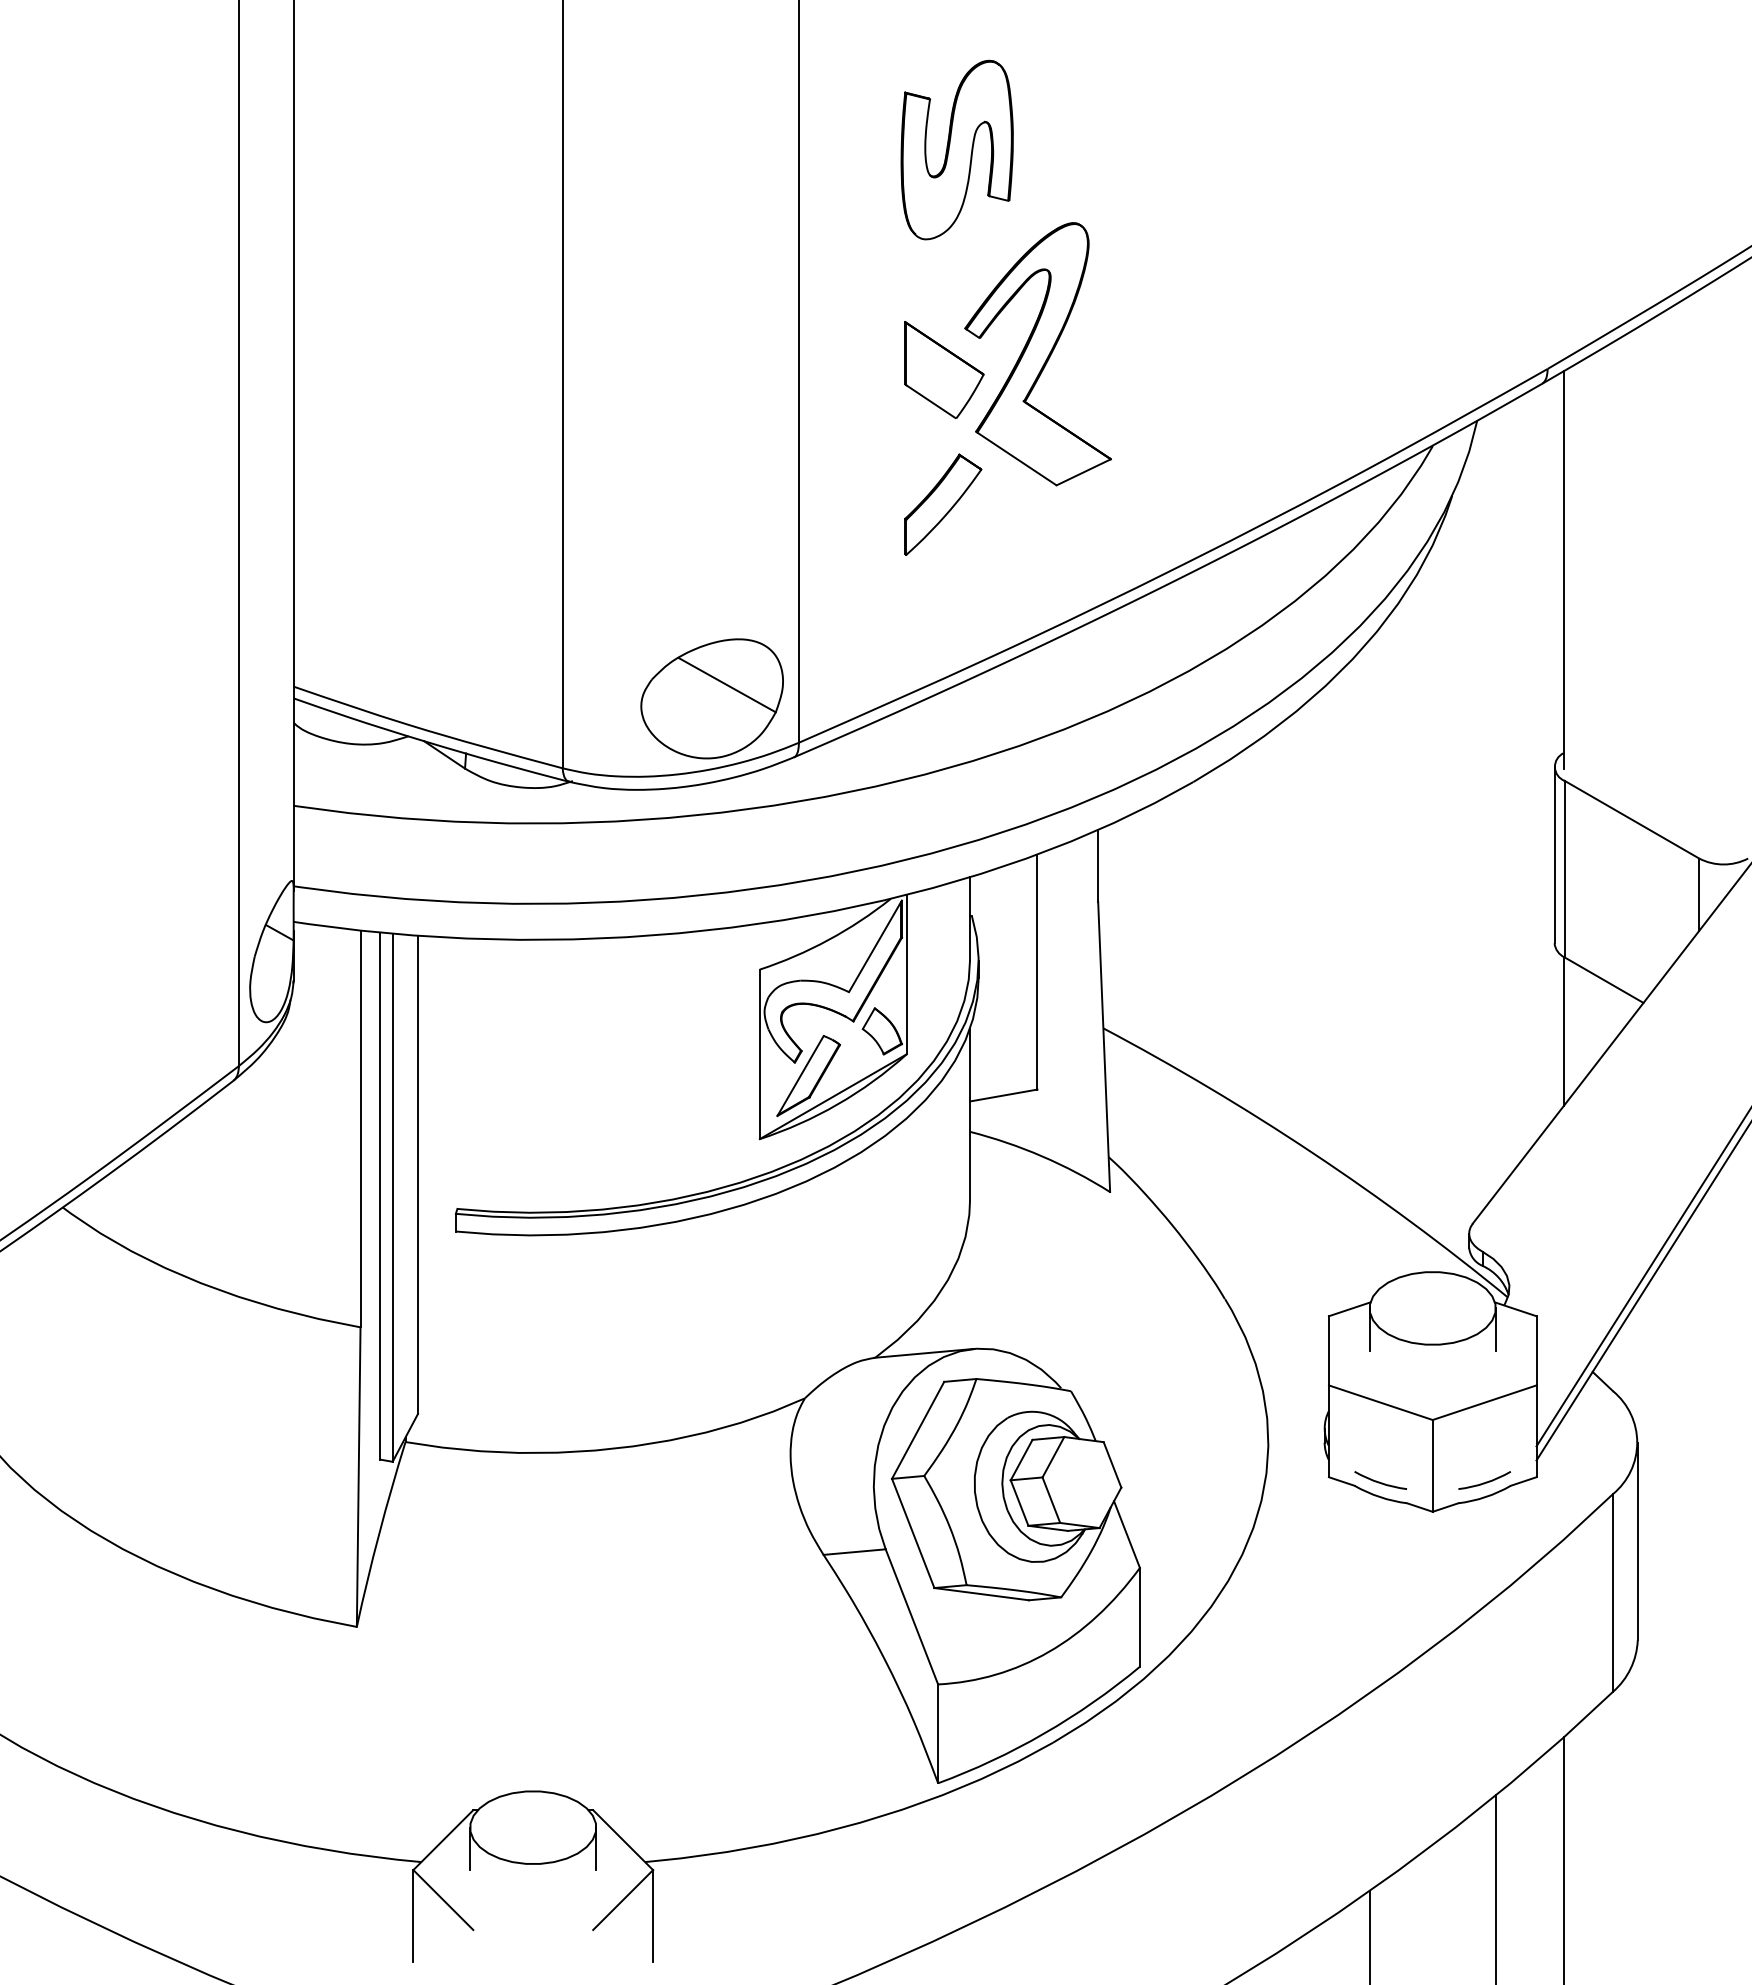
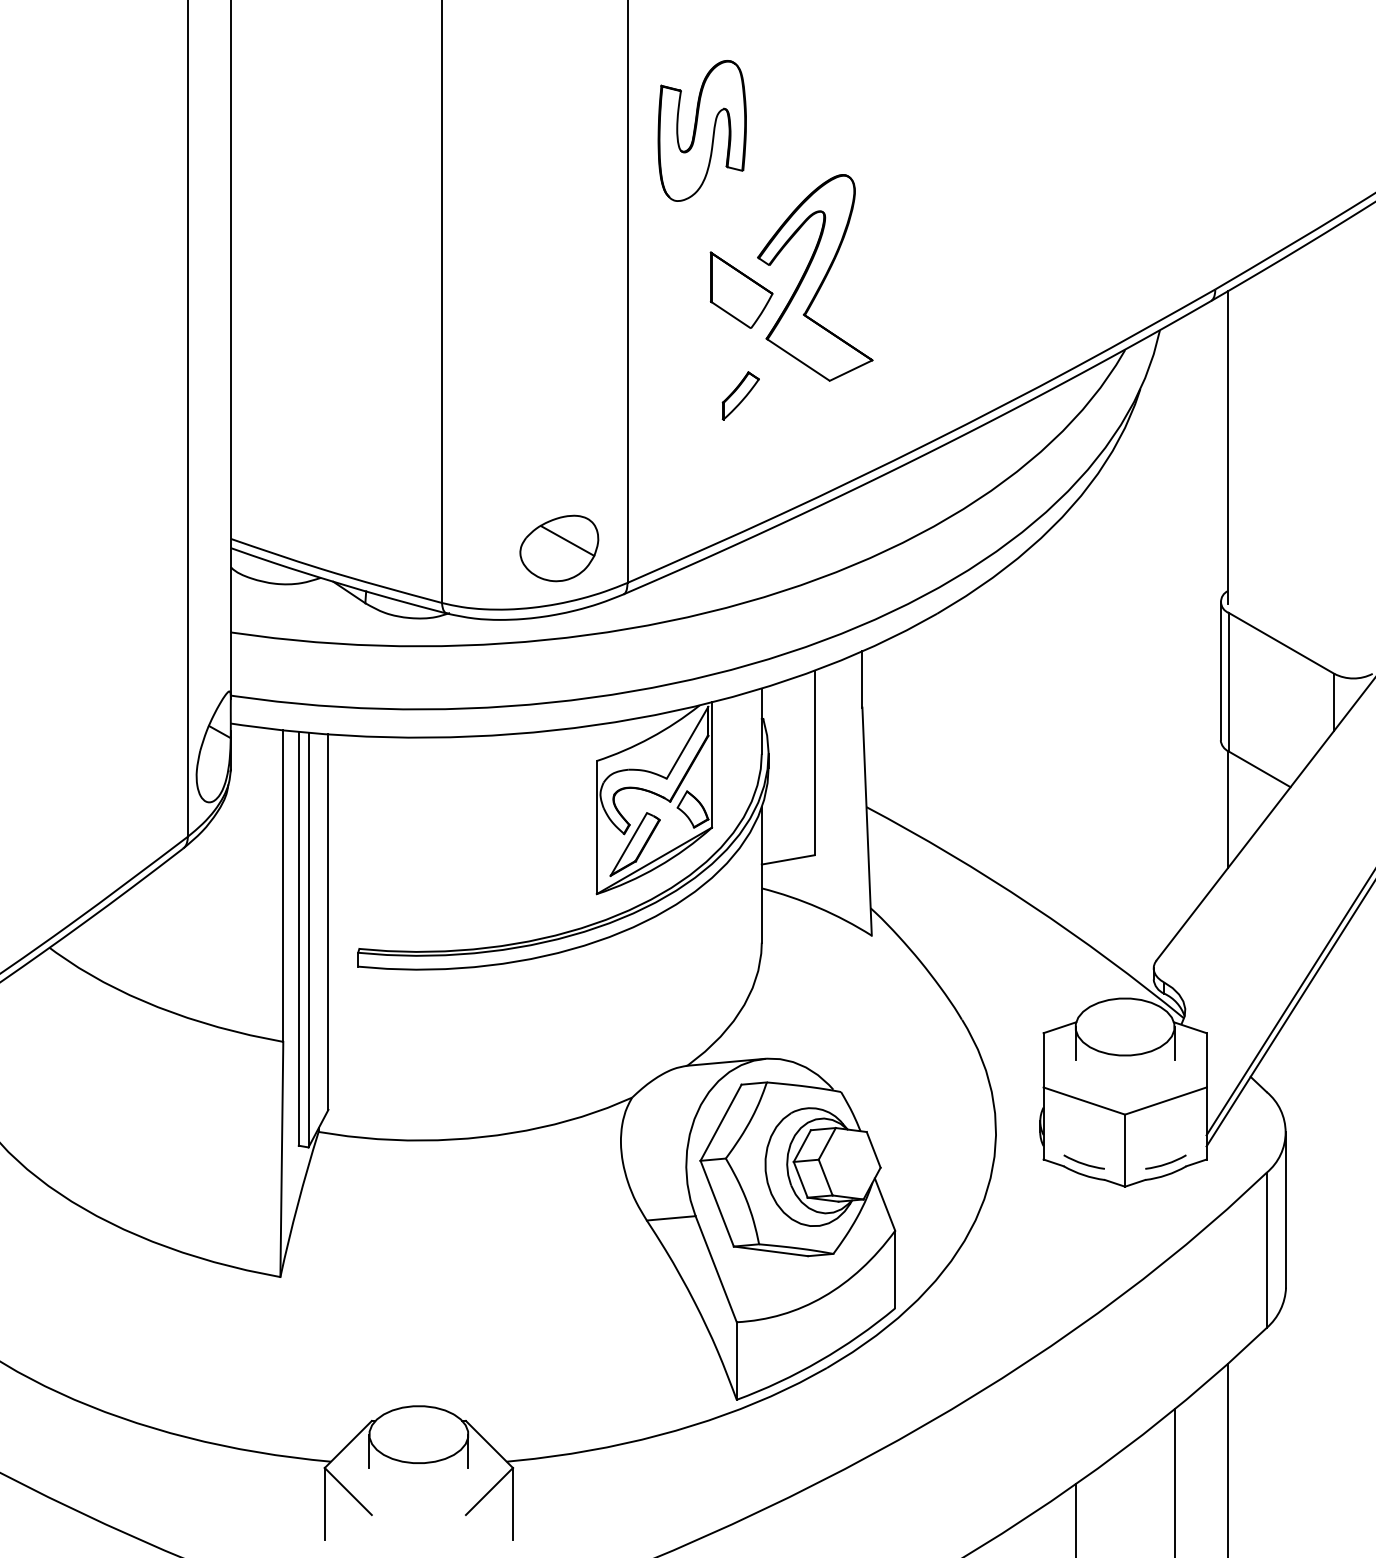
part: (956, 149) -> (701, 130), moved
part: (943, 504) -> (740, 395), size x0.6
part: (711, 698) -> (558, 548), size x0.7

